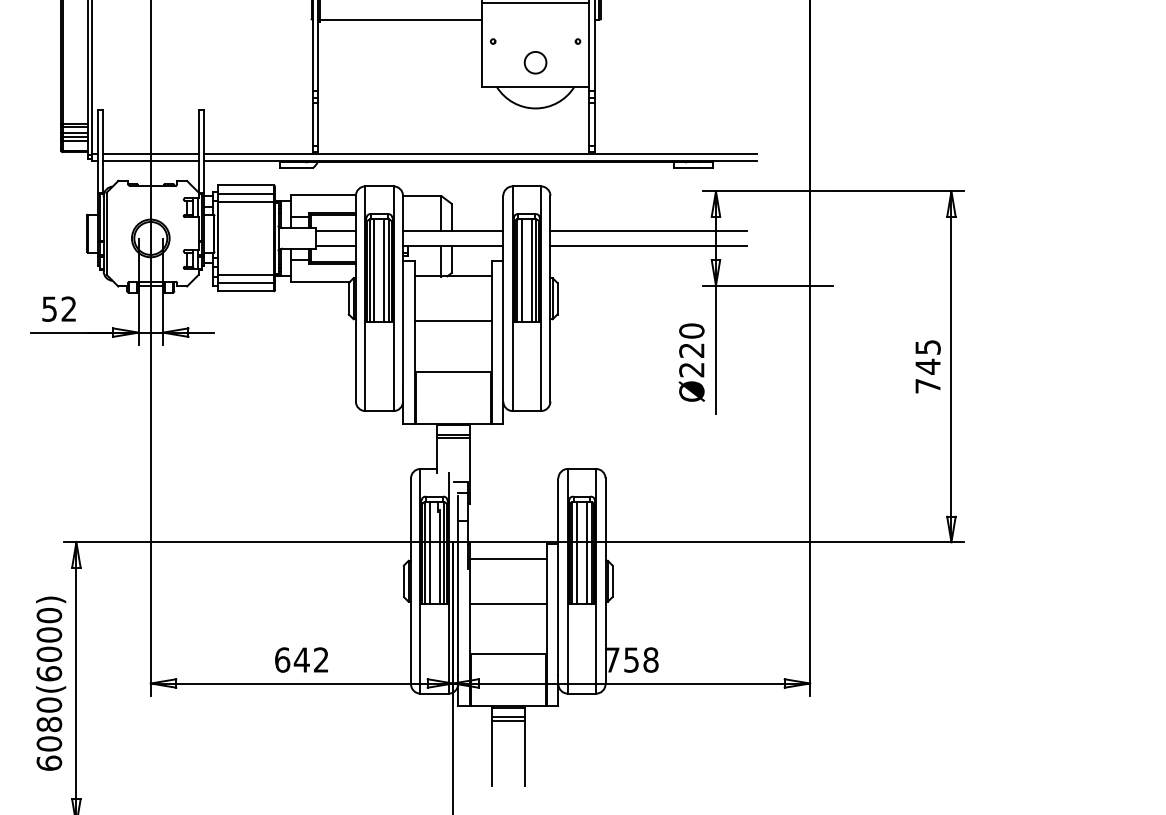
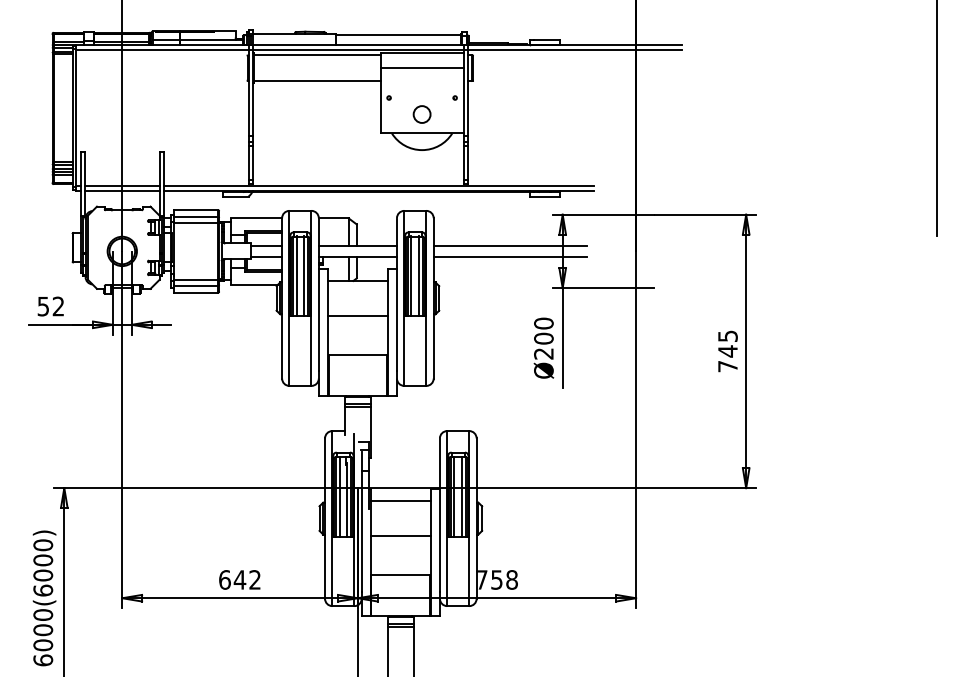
text: (691, 350) -> (543, 338), Ø220 -> Ø200
text: (48, 724) -> (42, 630), 6080(6000) -> 6000(6000)

